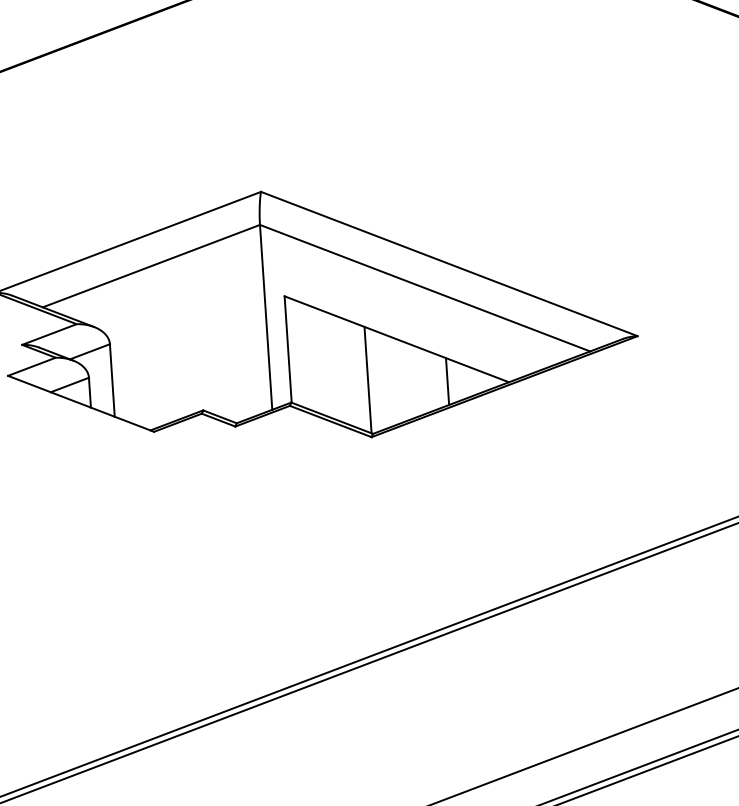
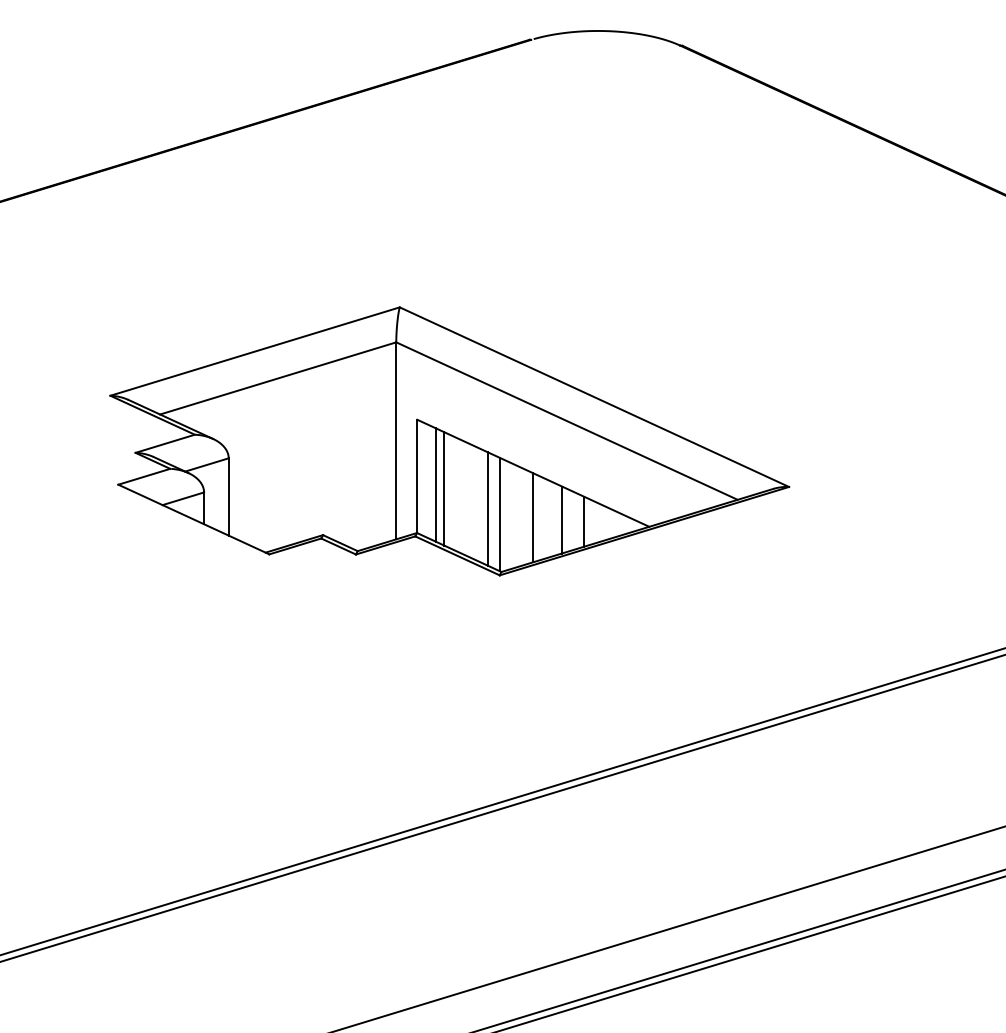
line: (305, 355) -> (435, 484), added
line: (314, 359) -> (444, 488), added
line: (355, 375) -> (487, 508), added
line: (399, 380) -> (533, 517), added
line: (426, 380) -> (561, 519), added

